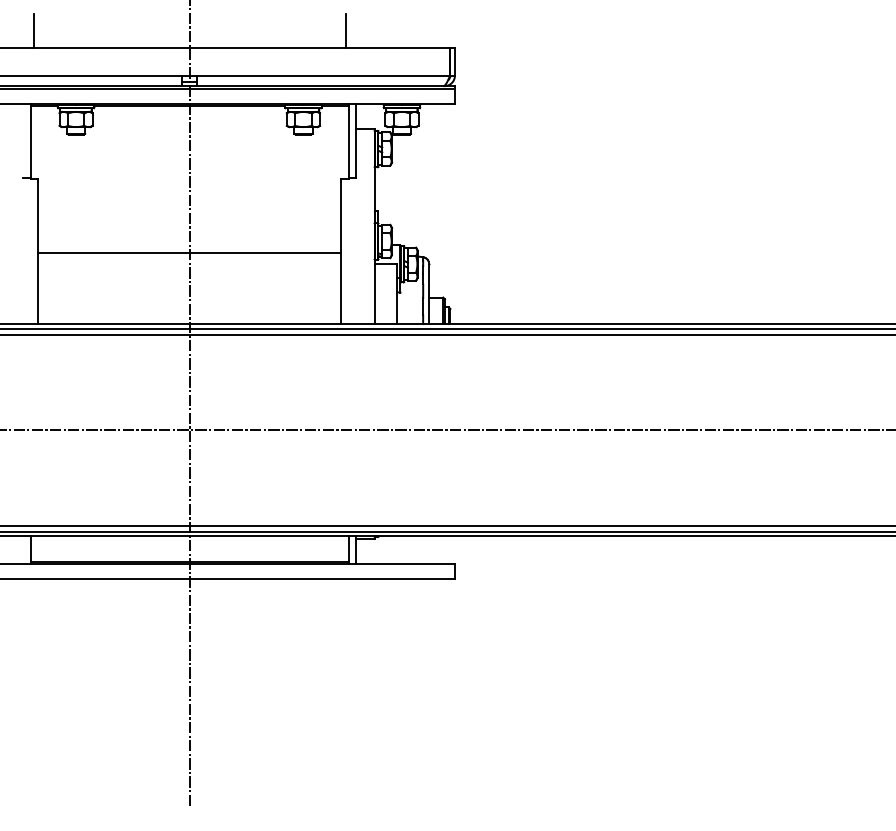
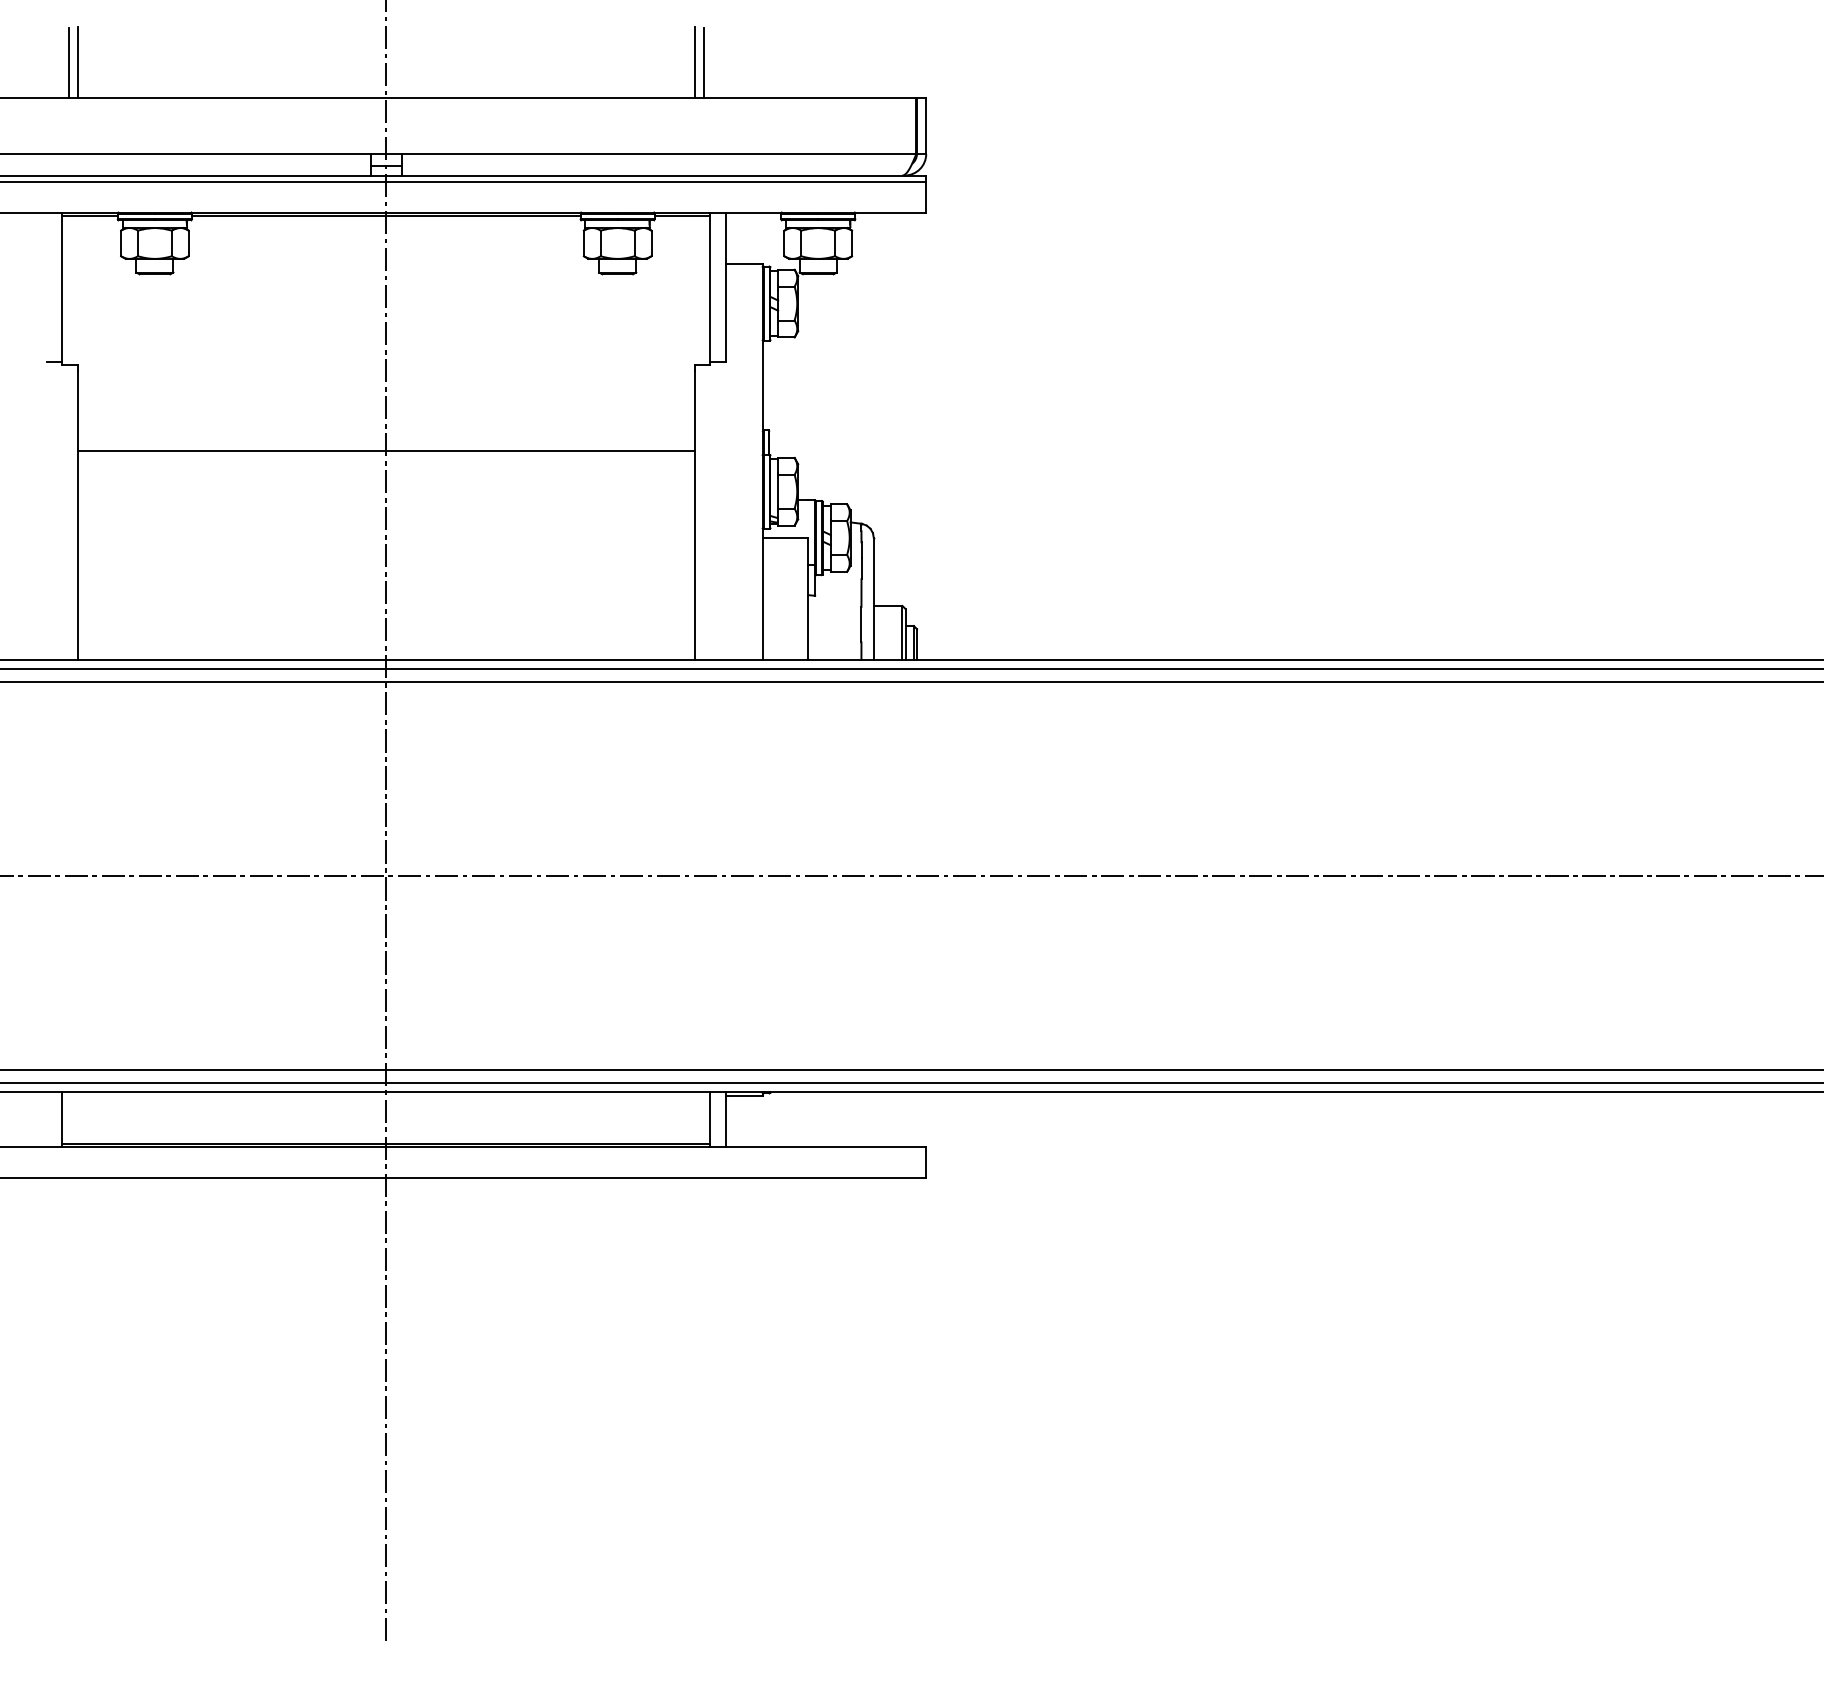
line: (38, 30) -> (78, 62), added
line: (341, 30) -> (695, 62), added
line: (189, 252) -> (385, 451), moved

